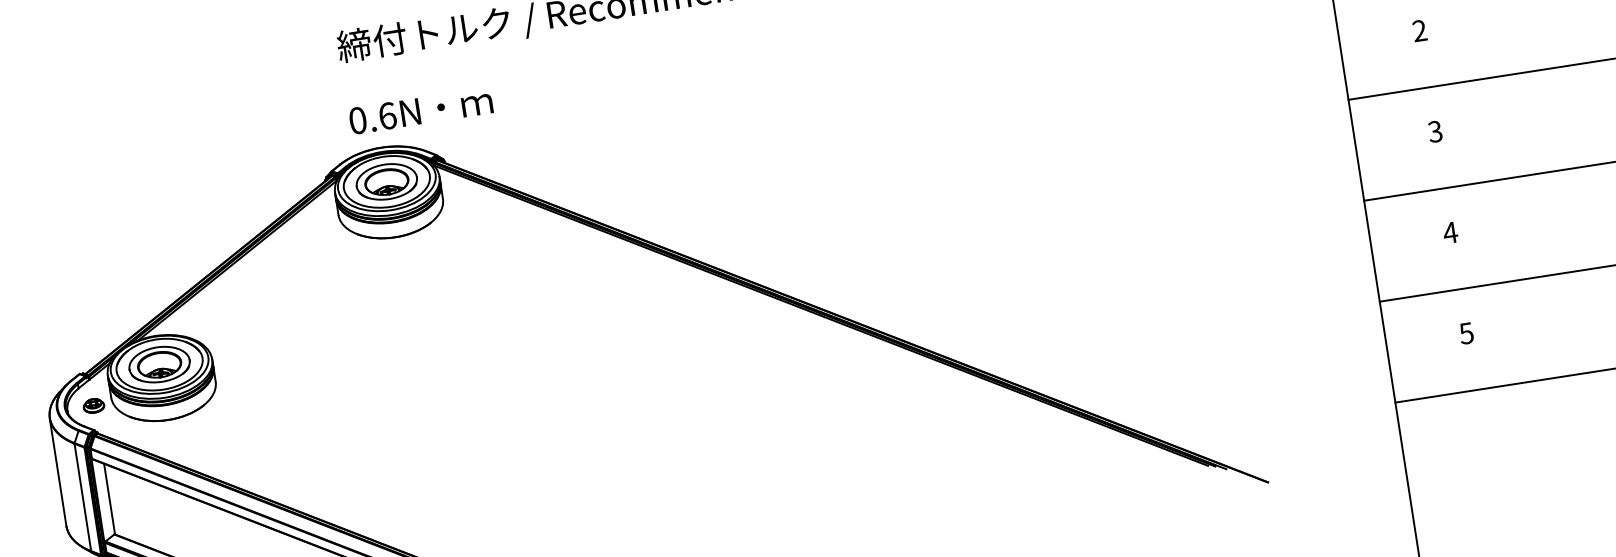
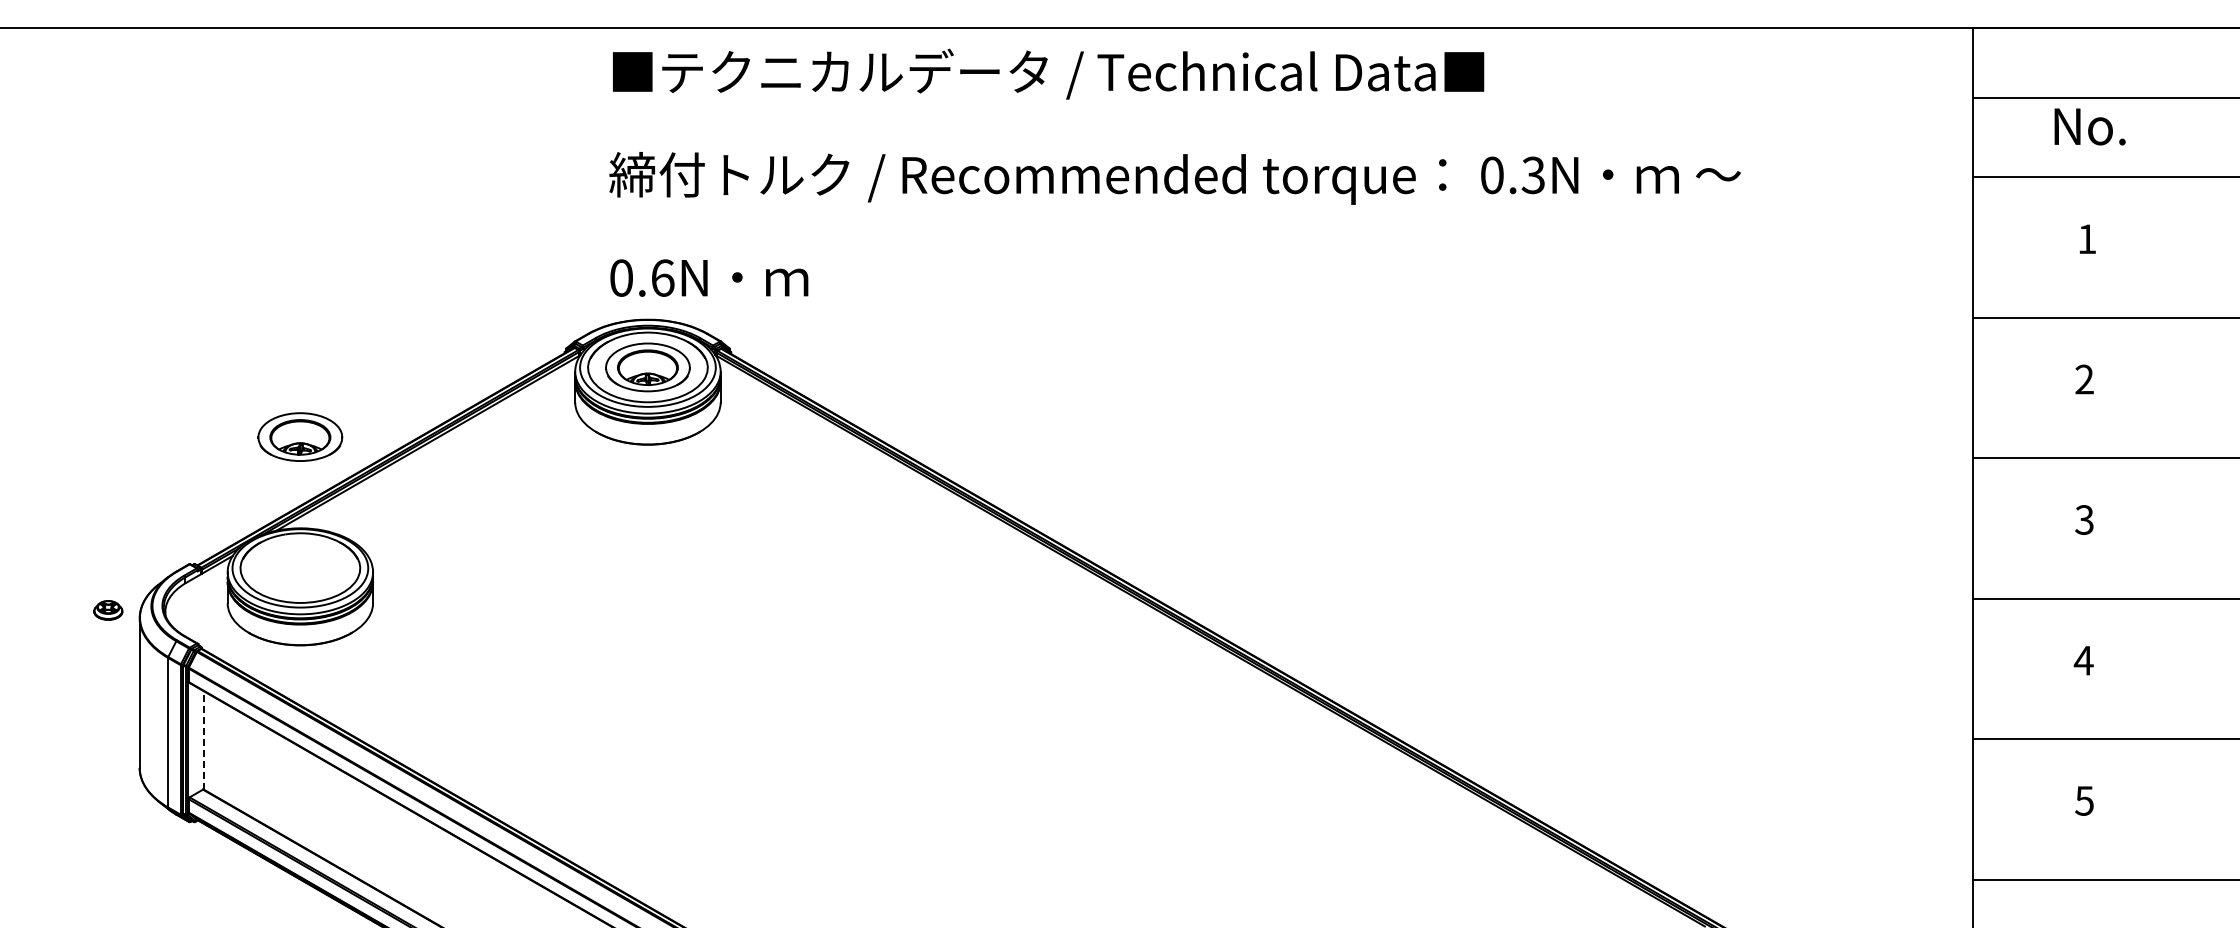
part: (159, 364) -> (300, 436), moved
part: (94, 405) -> (108, 610), moved
line: (109, 499) -> (204, 740), solid -> dashed

